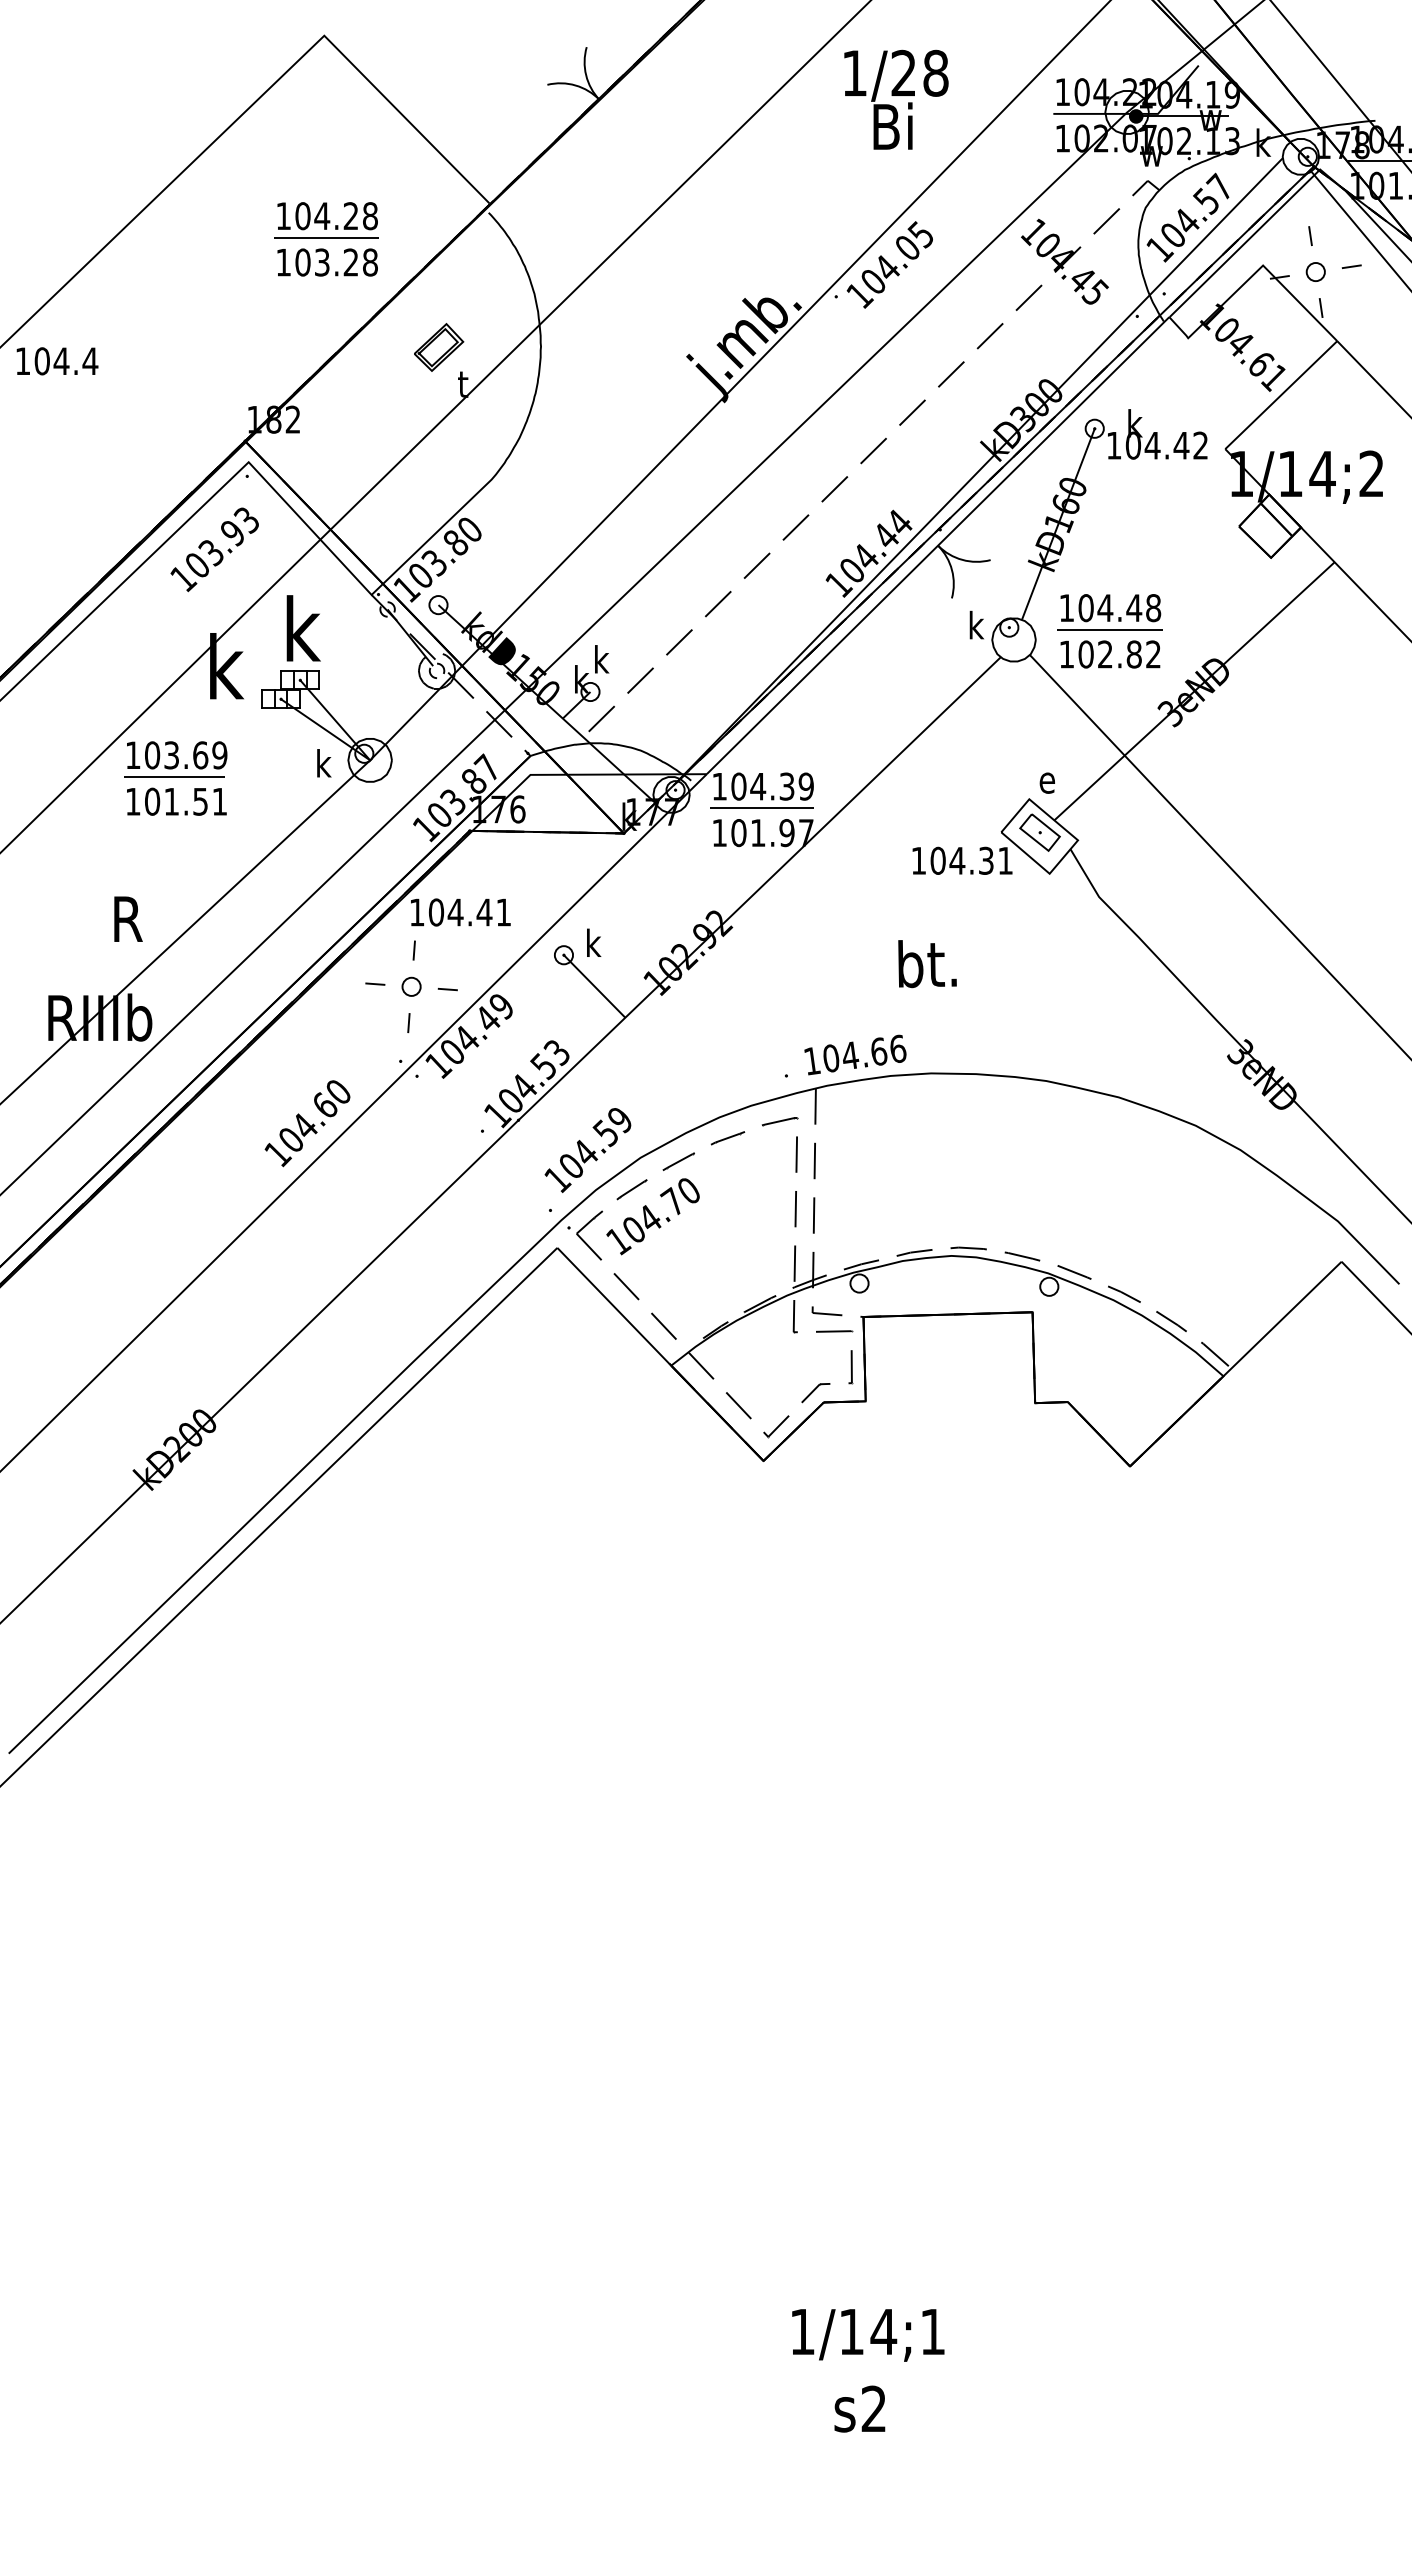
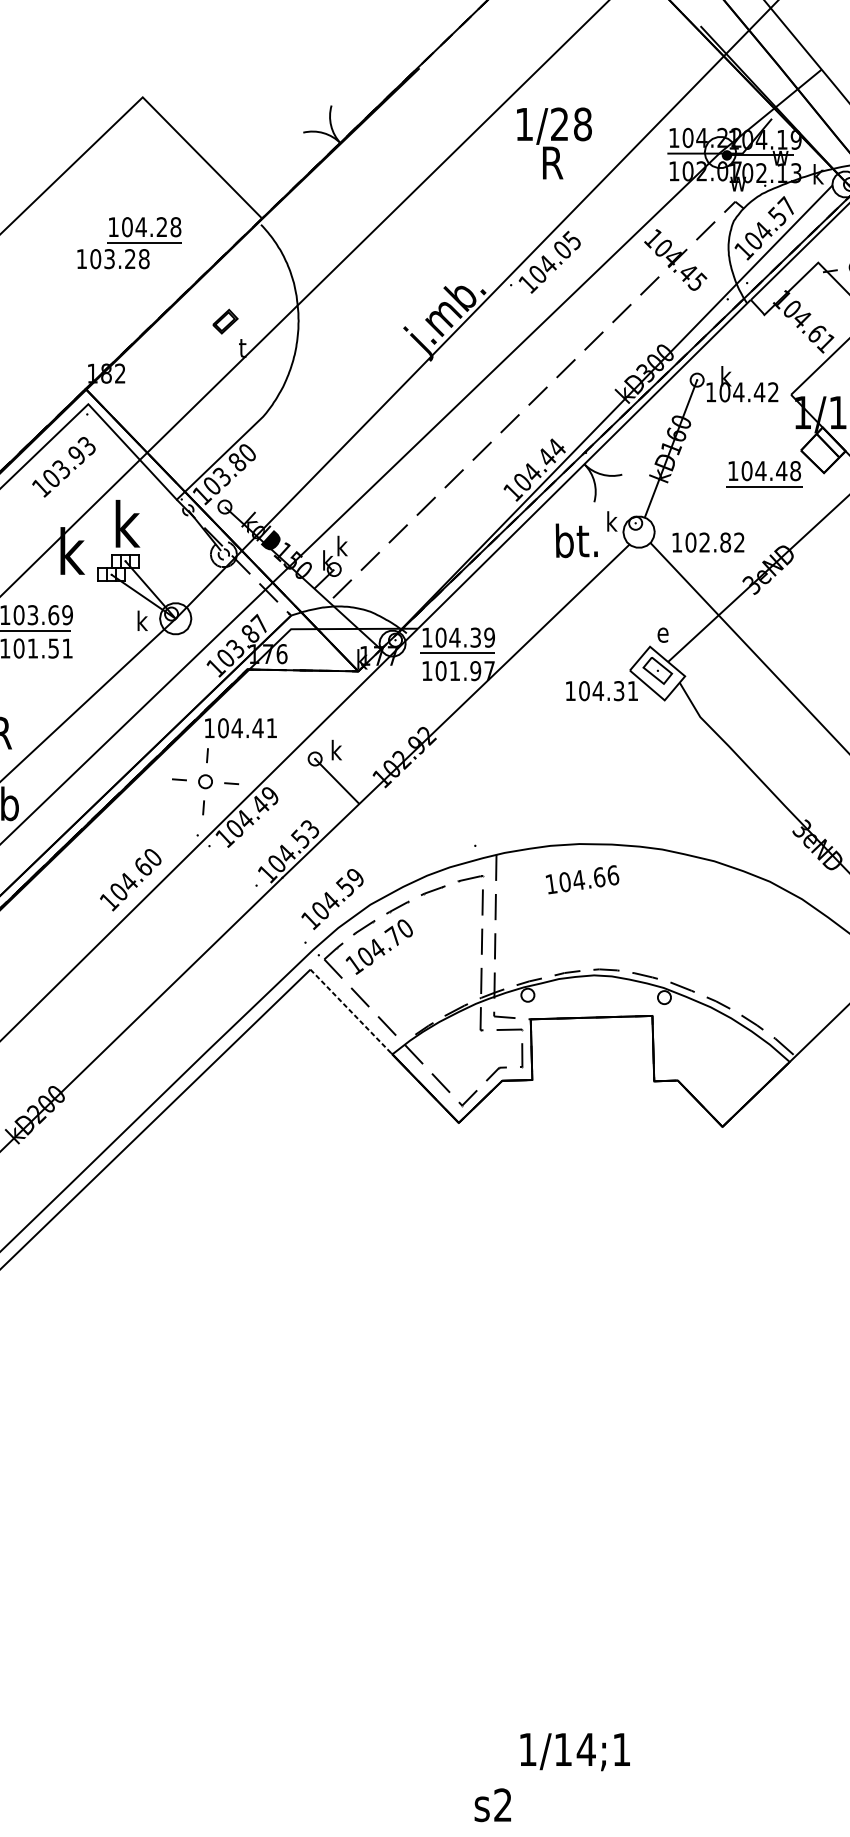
text: (892, 125) -> (551, 161), Bi -> R
text: (327, 262) -> (113, 259), moved
part: (439, 347) -> (225, 321), size x0.7
part: (1109, 612) -> (763, 474), moved
text: (927, 964) -> (576, 541), moved
text: (855, 1054) -> (582, 879), moved
line: (614, 1306) -> (351, 1011), solid -> dashed
text: (868, 2335) -> (575, 1752), moved
text: (859, 2408) -> (492, 1804), moved

